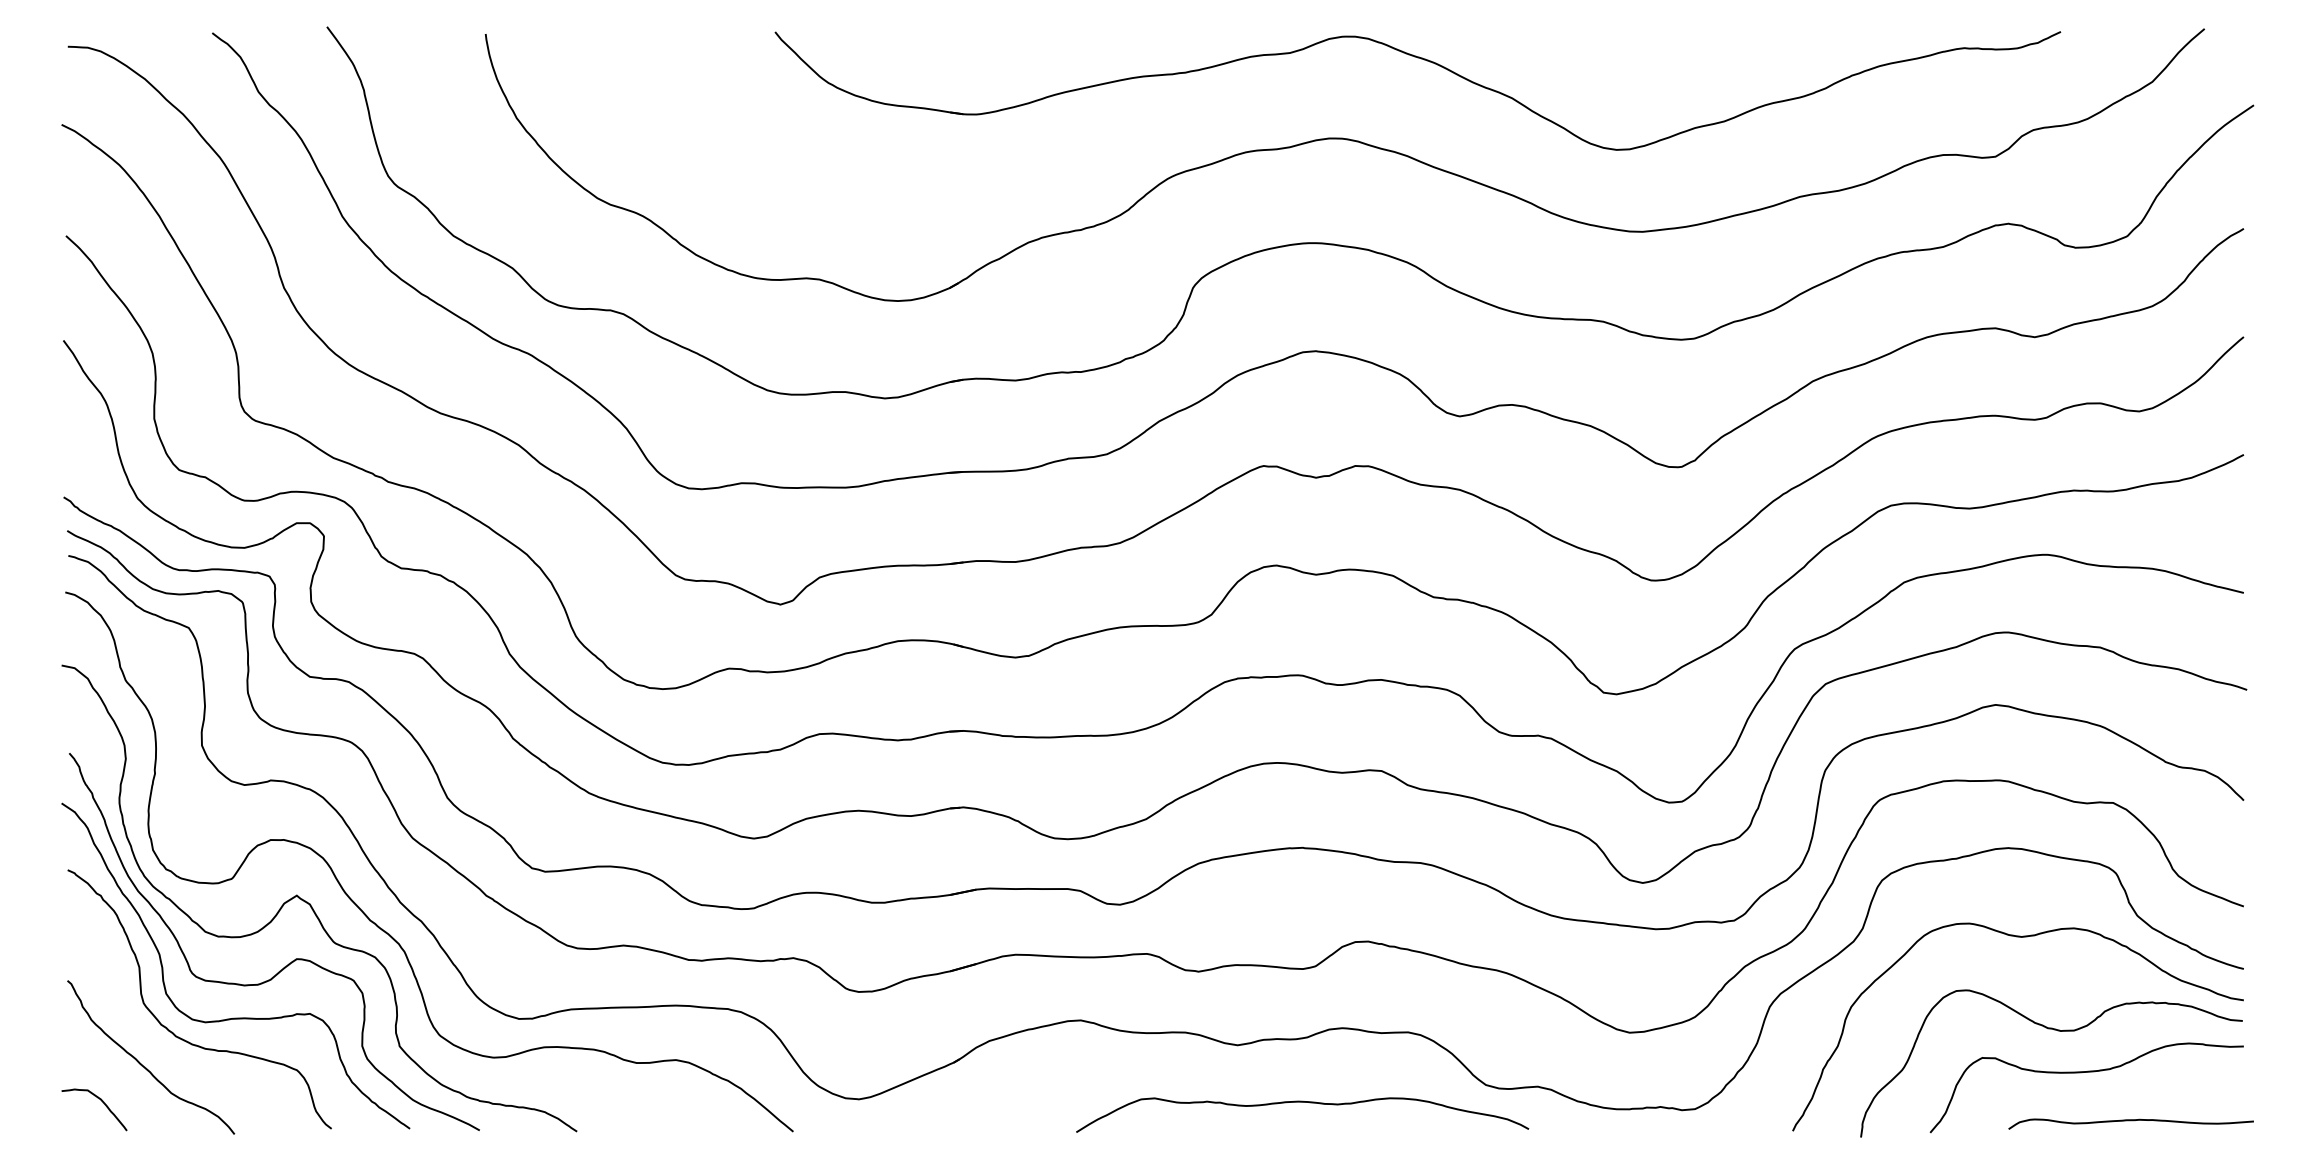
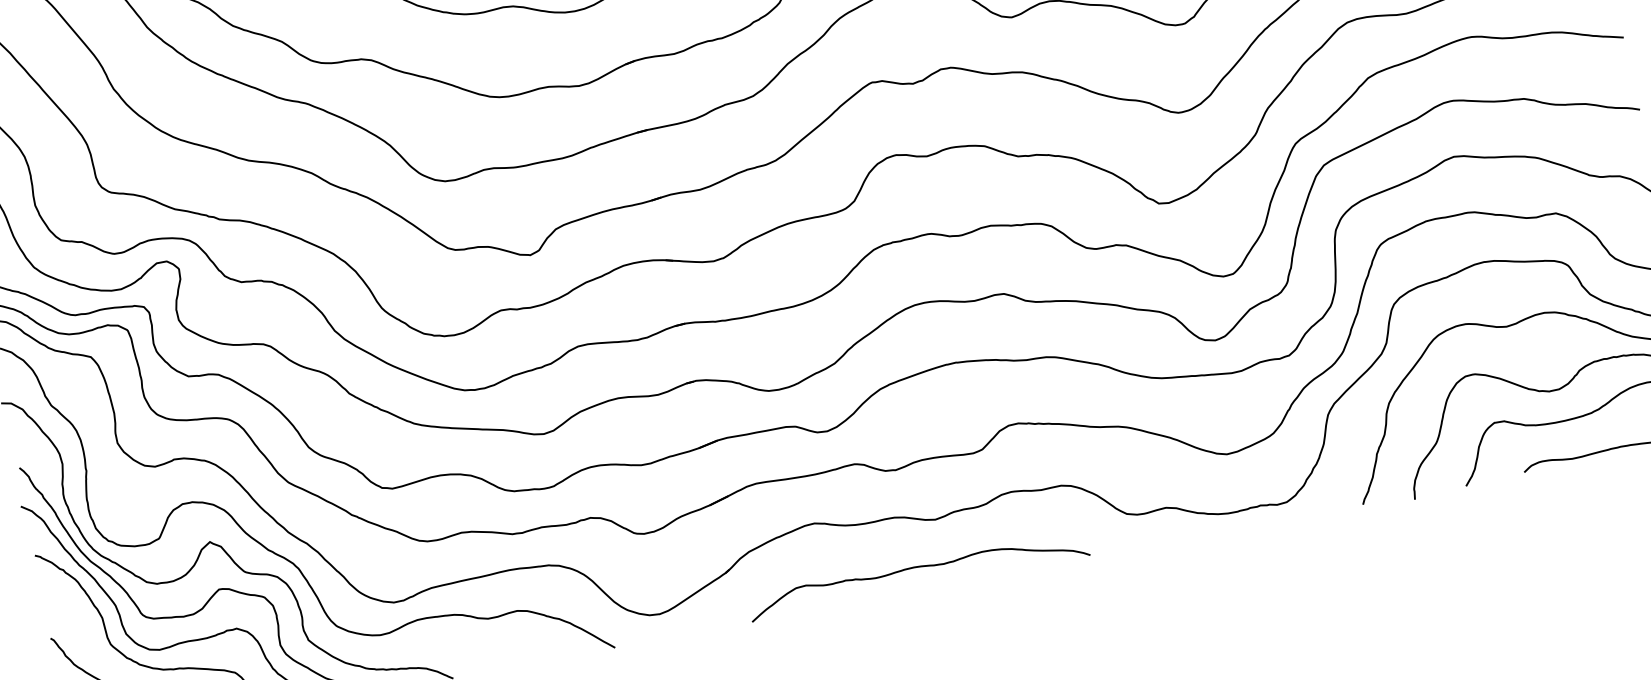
curve: (1302, 1102) -> (917, 567), moved

